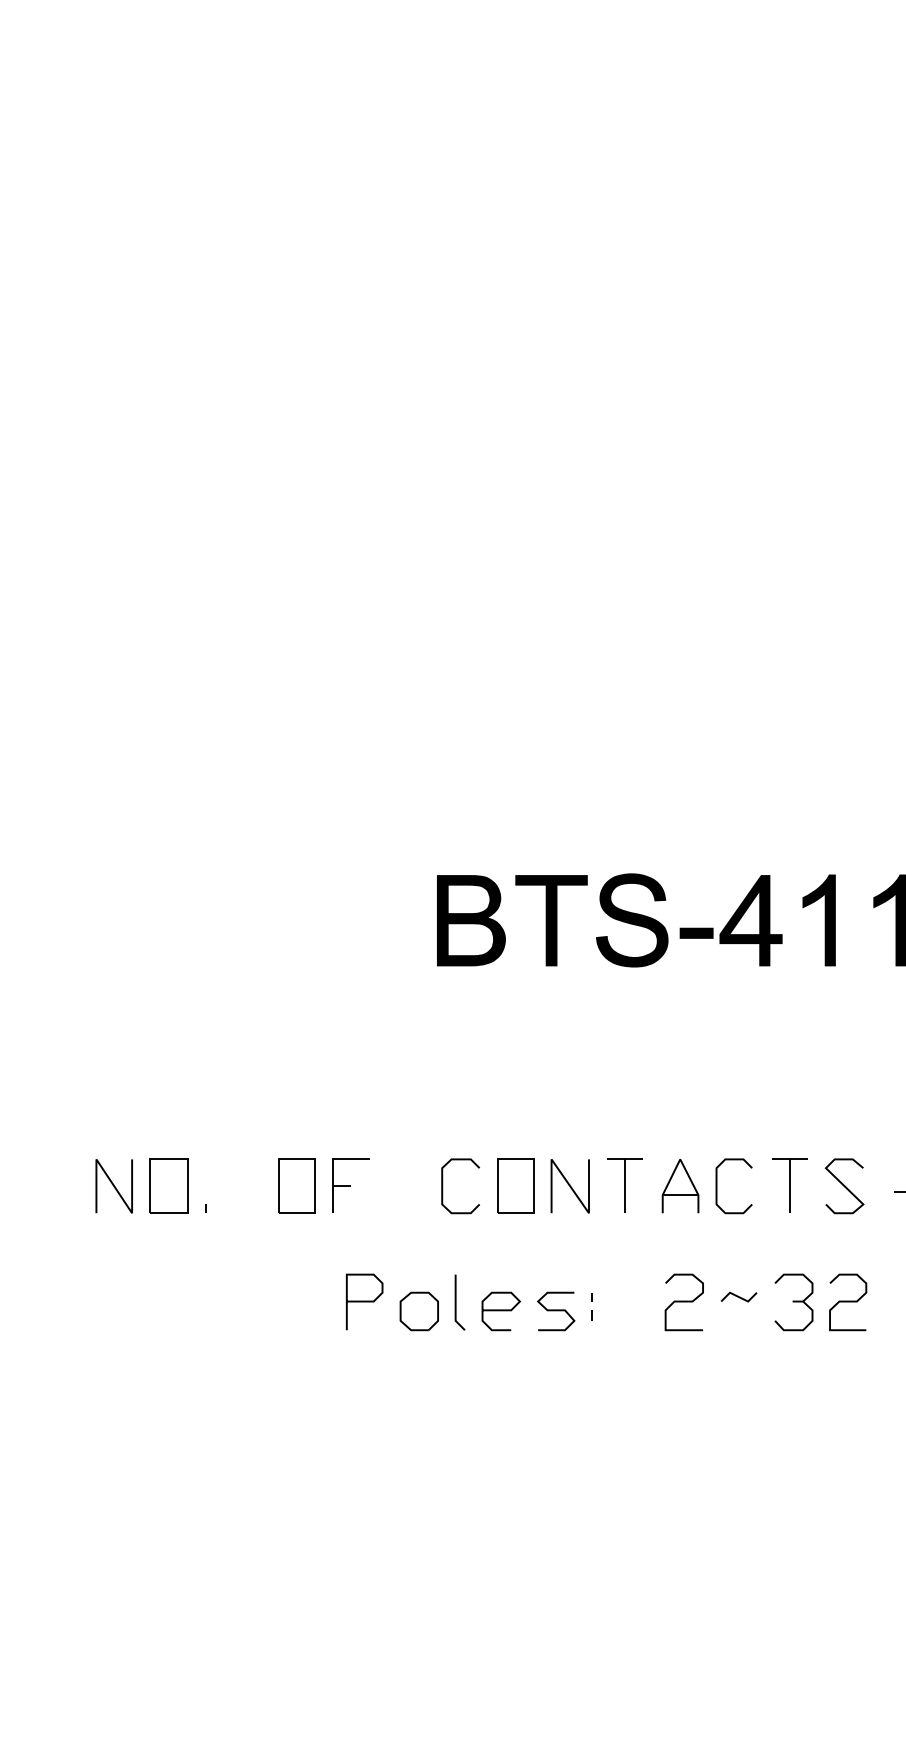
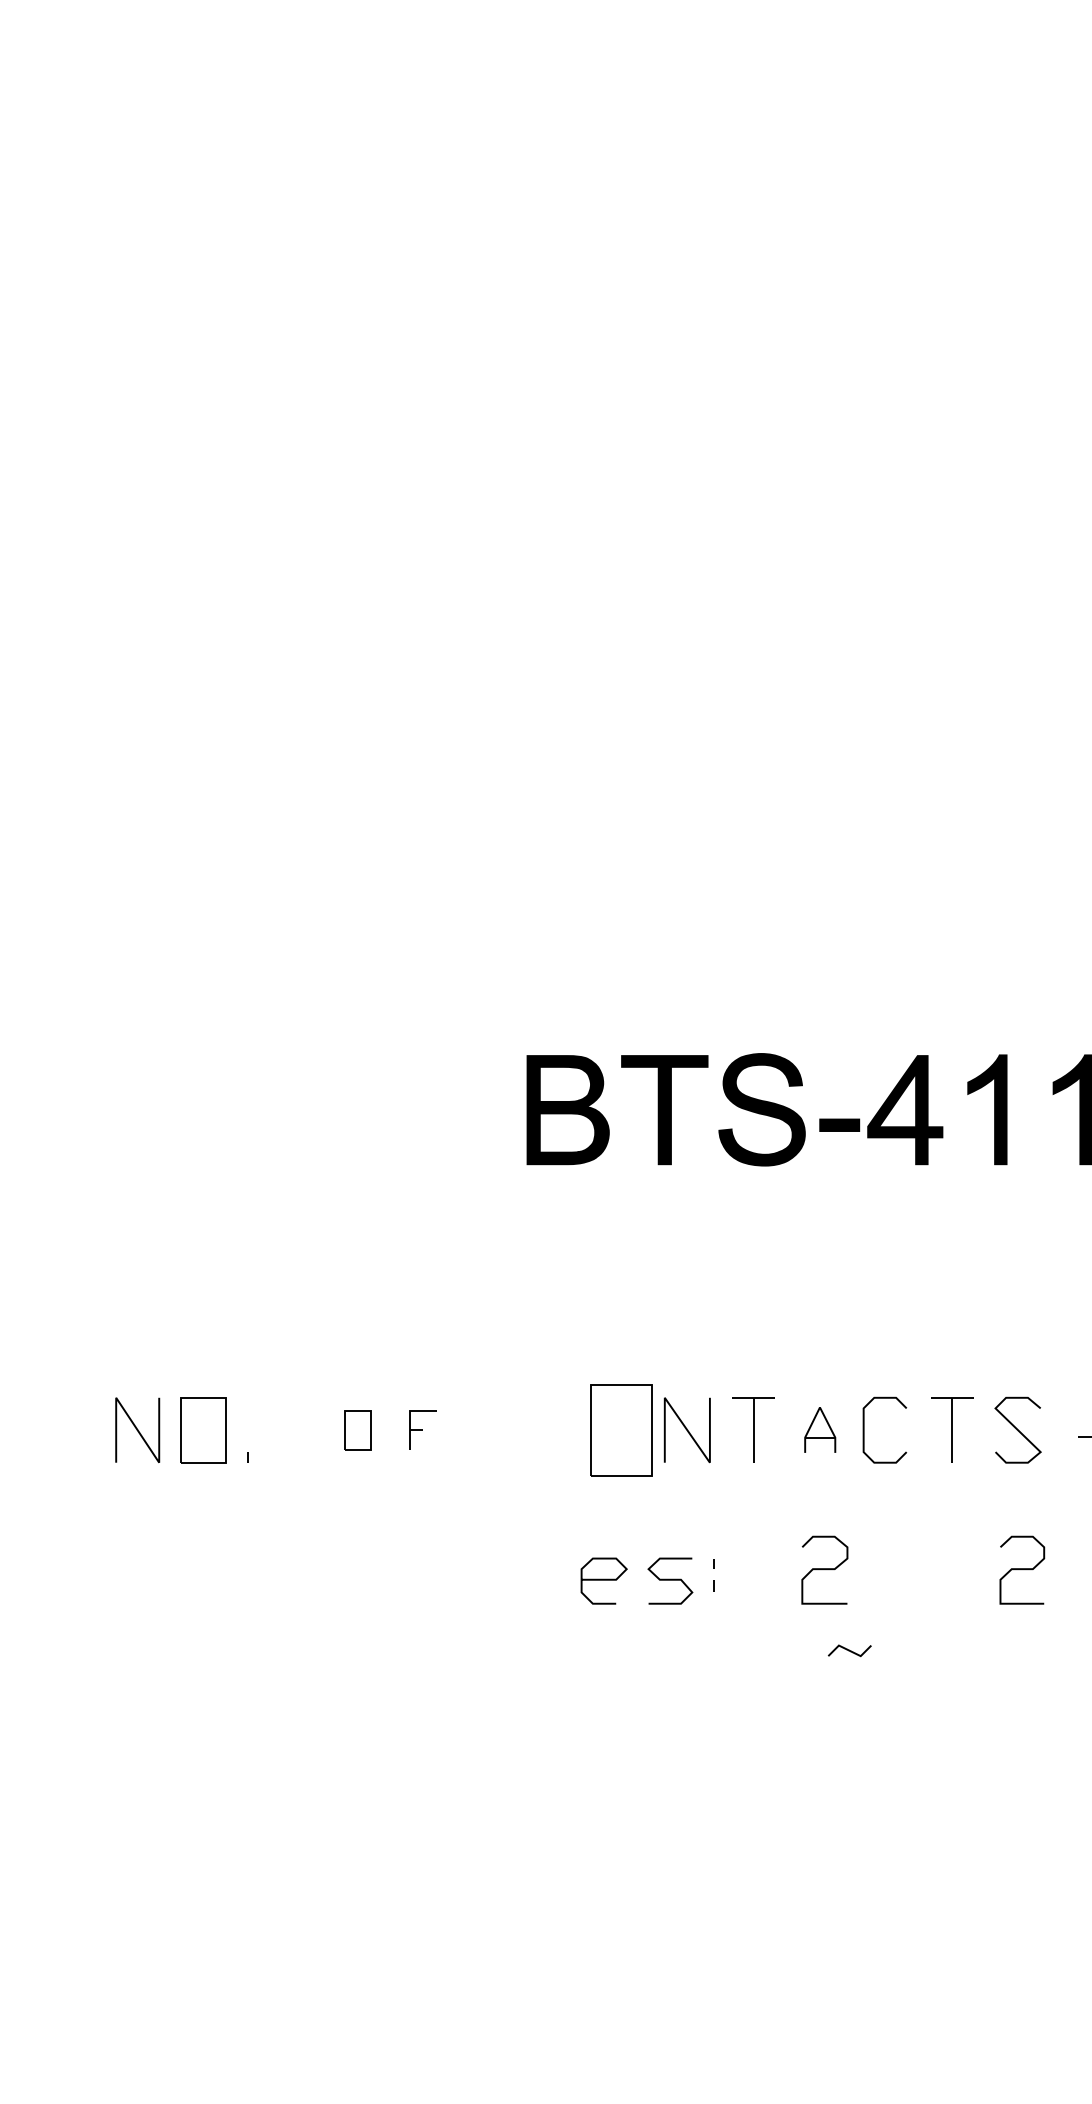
part: (350, 1185) -> (422, 1429), size x0.6
curve: (442, 1185) -> (533, 1429), removed
part: (679, 1185) -> (819, 1429), size x0.7
part: (296, 1186) -> (357, 1430), size x0.6
part: (515, 1186) -> (621, 1430), size x1.4
line: (738, 1296) -> (849, 1650), moved
curve: (364, 1301) -> (439, 1569), removed
part: (793, 1301) -> (956, 1569), removed
line: (456, 1302) -> (550, 1570), removed
part: (419, 1310) -> (505, 1580), removed

